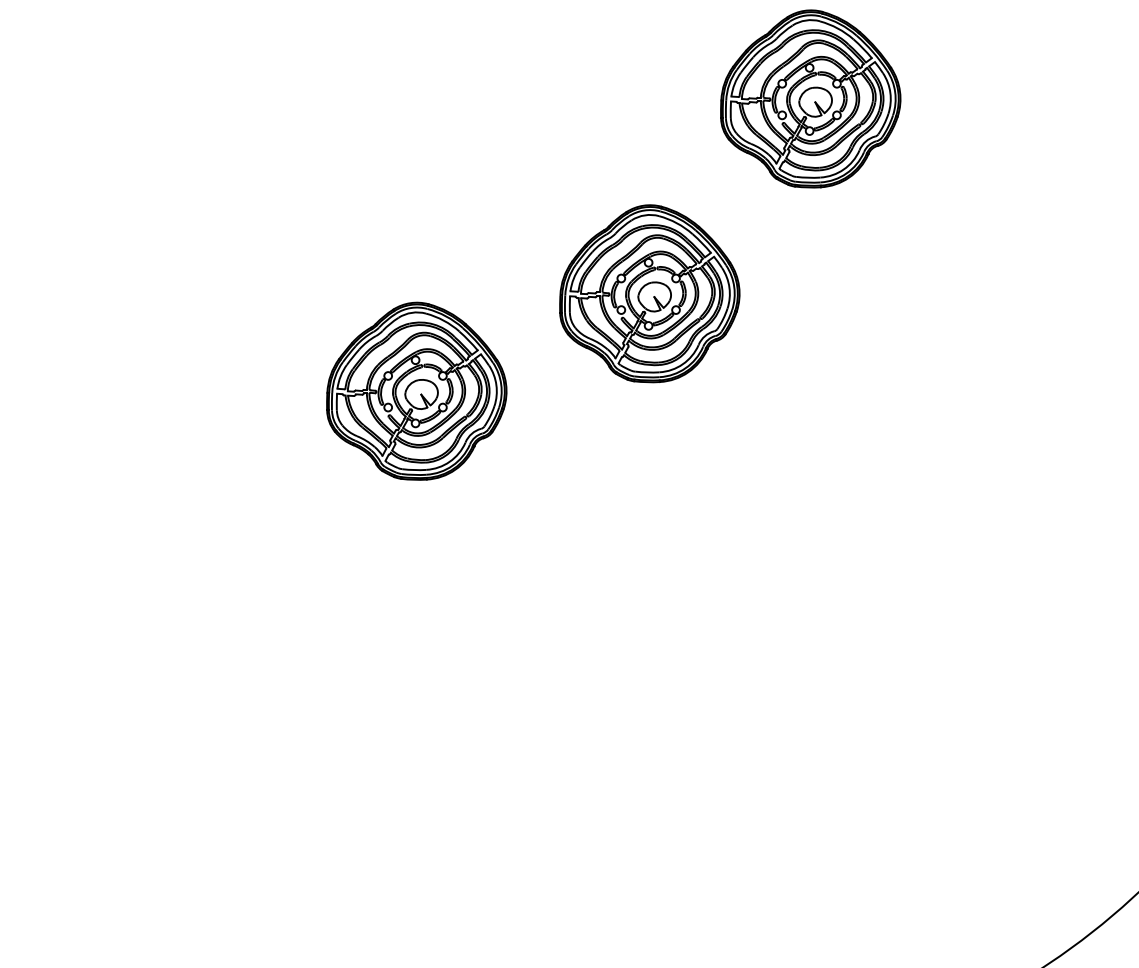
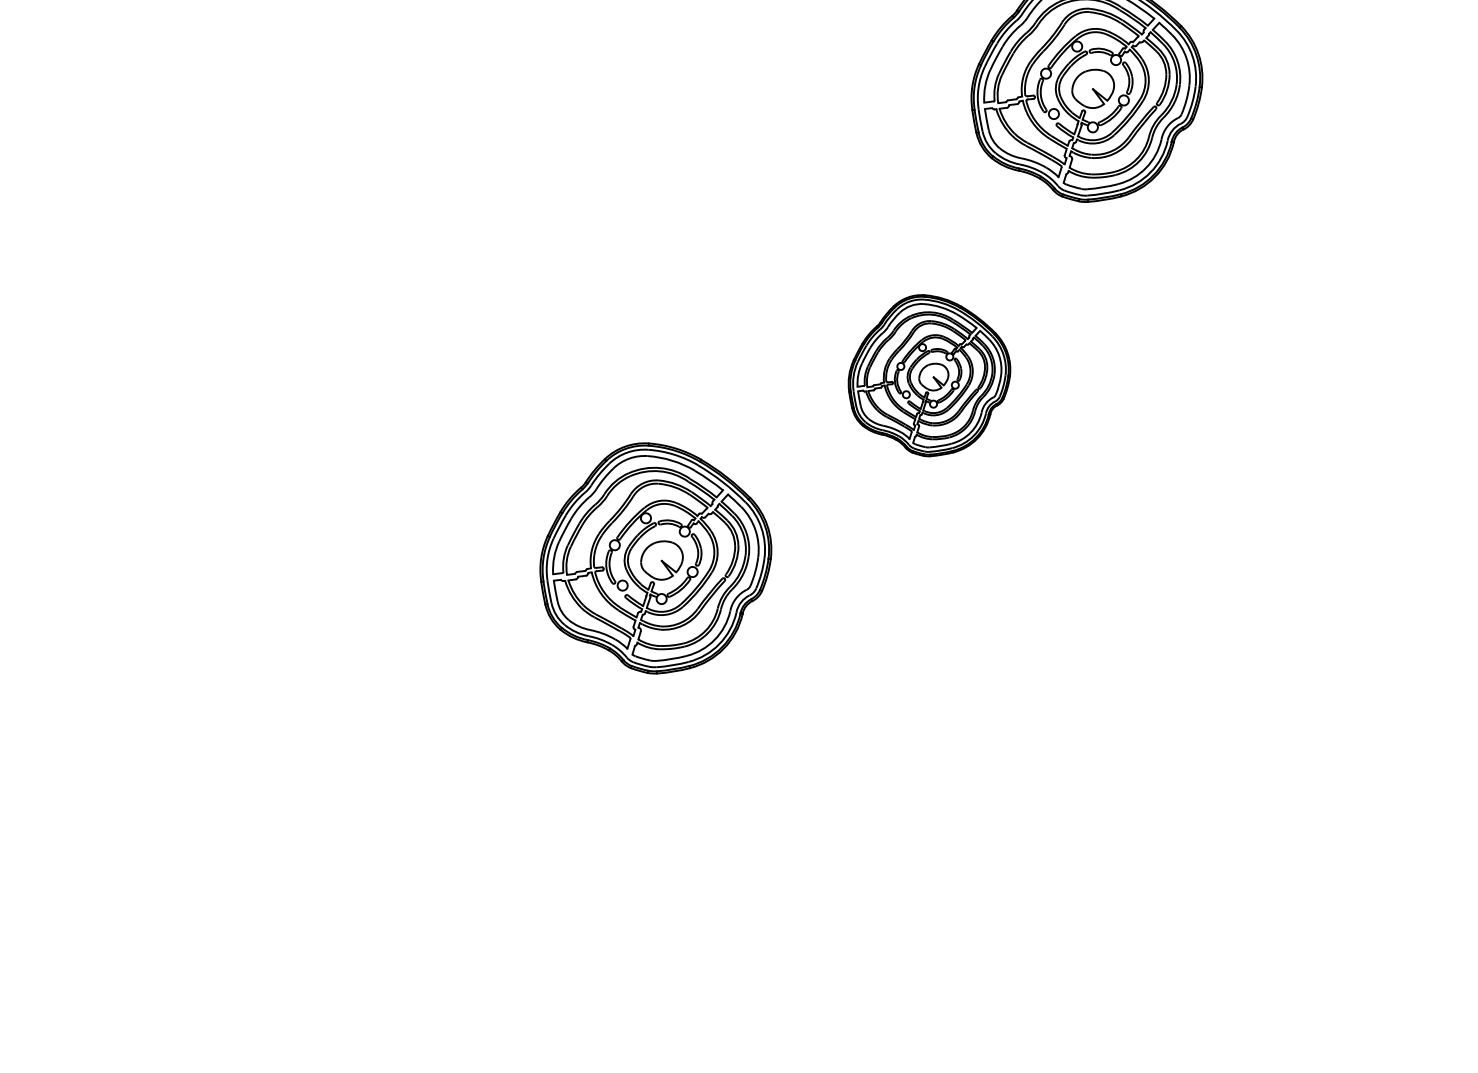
part: (649, 293) -> (928, 374), size x0.7

